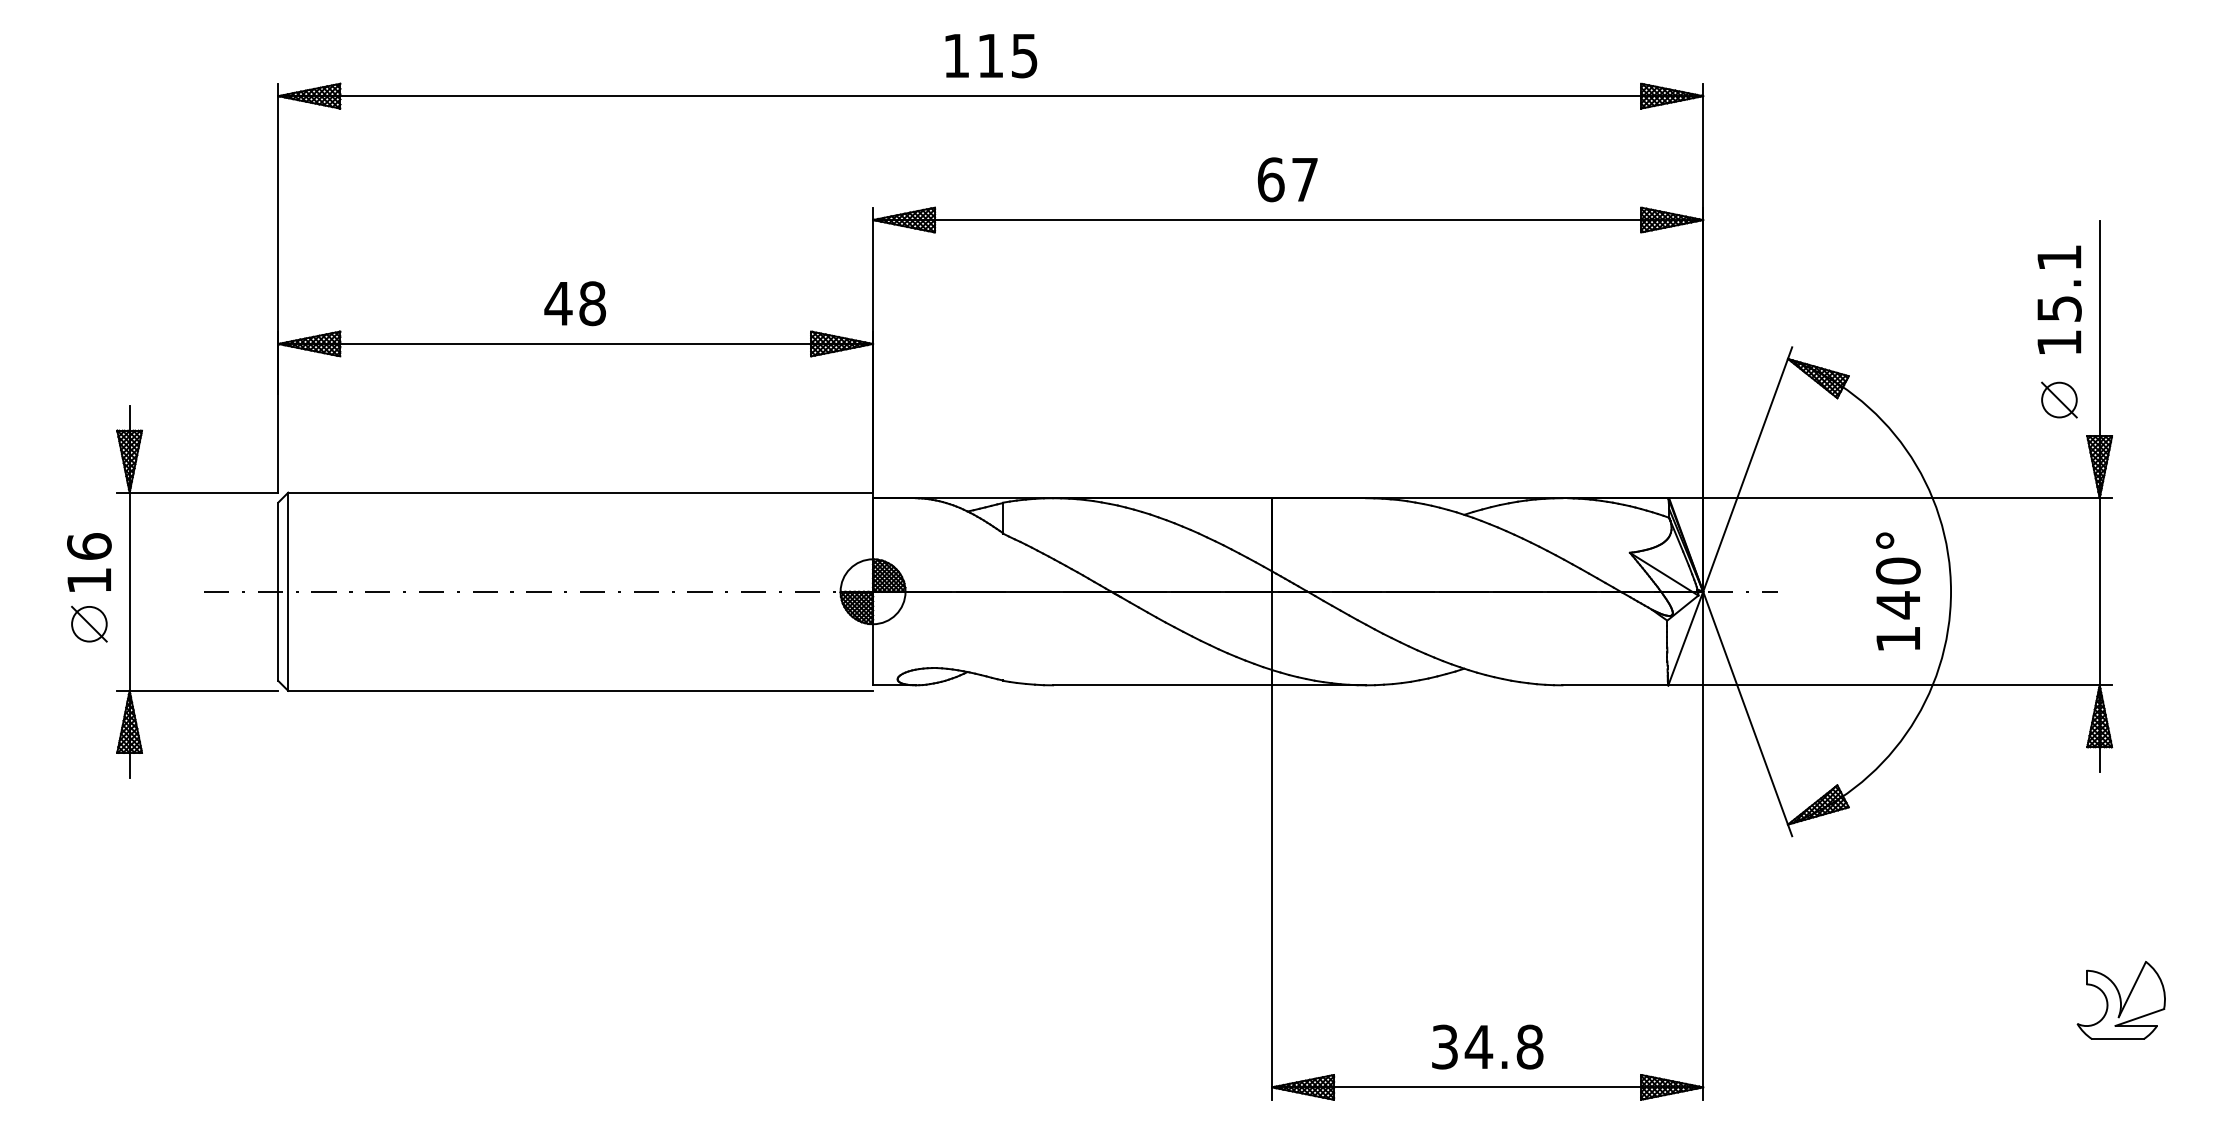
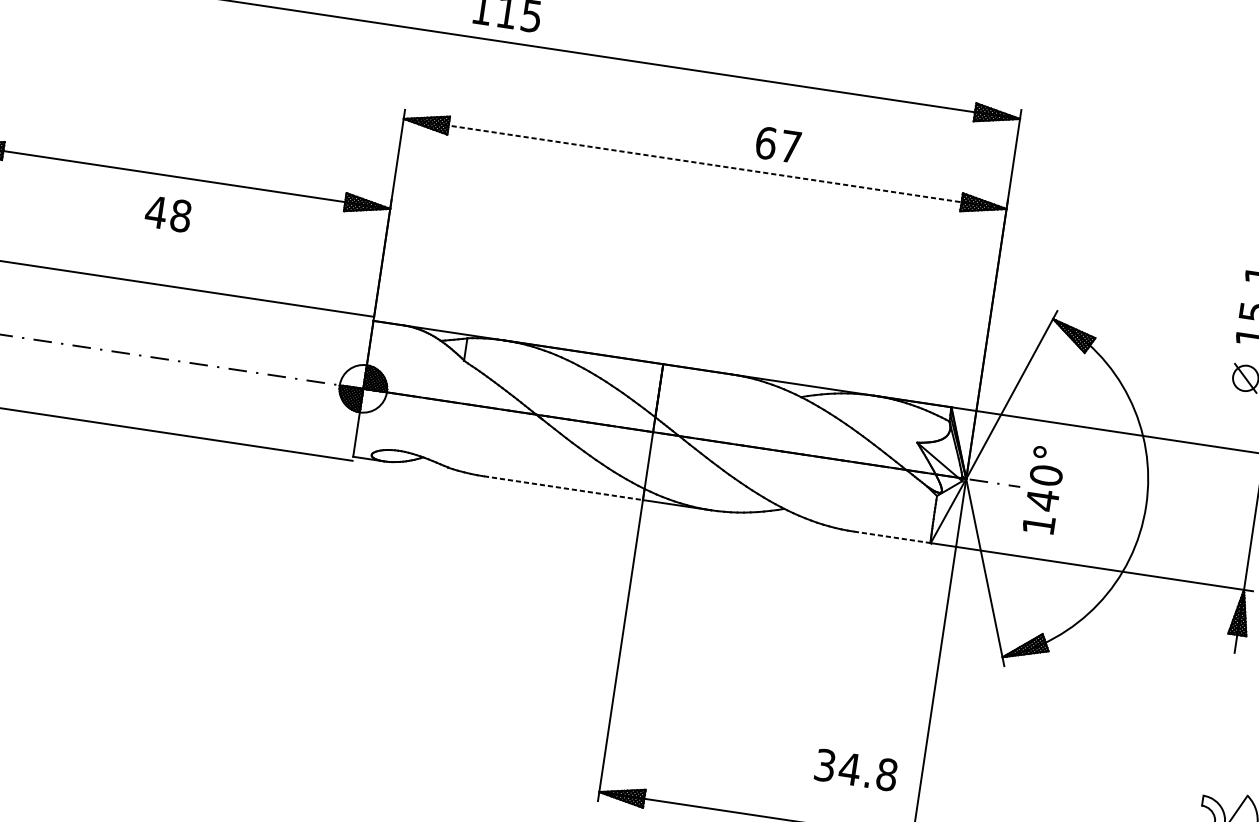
text: (1287, 179) -> (778, 144), moved
line: (1288, 220) -> (705, 164), solid -> dashed
text: (574, 303) -> (167, 213), moved
text: (1898, 591) -> (1044, 490), moved
line: (1163, 685) -> (564, 488), solid -> dashed
line: (1615, 685) -> (892, 537), solid -> dashed
text: (1487, 1046) -> (856, 769), moved

